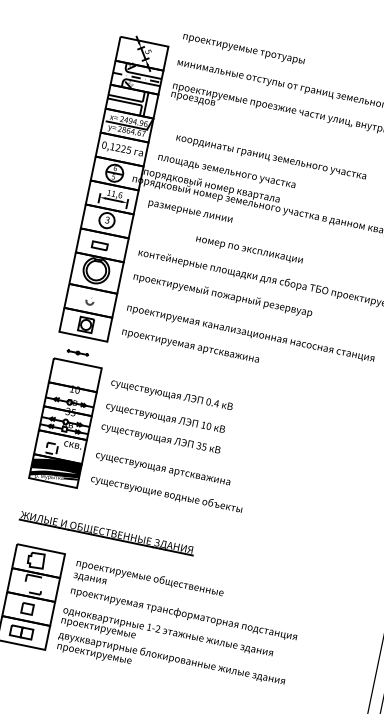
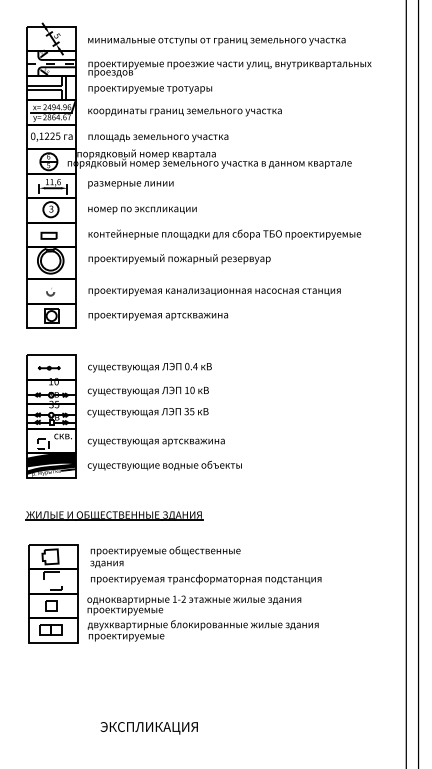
text: (244, 49) -> (150, 89), moved
text: (270, 158) -> (184, 112), moved
text: (249, 250) -> (142, 210), moved
part: (77, 352) -> (48, 367), moved

